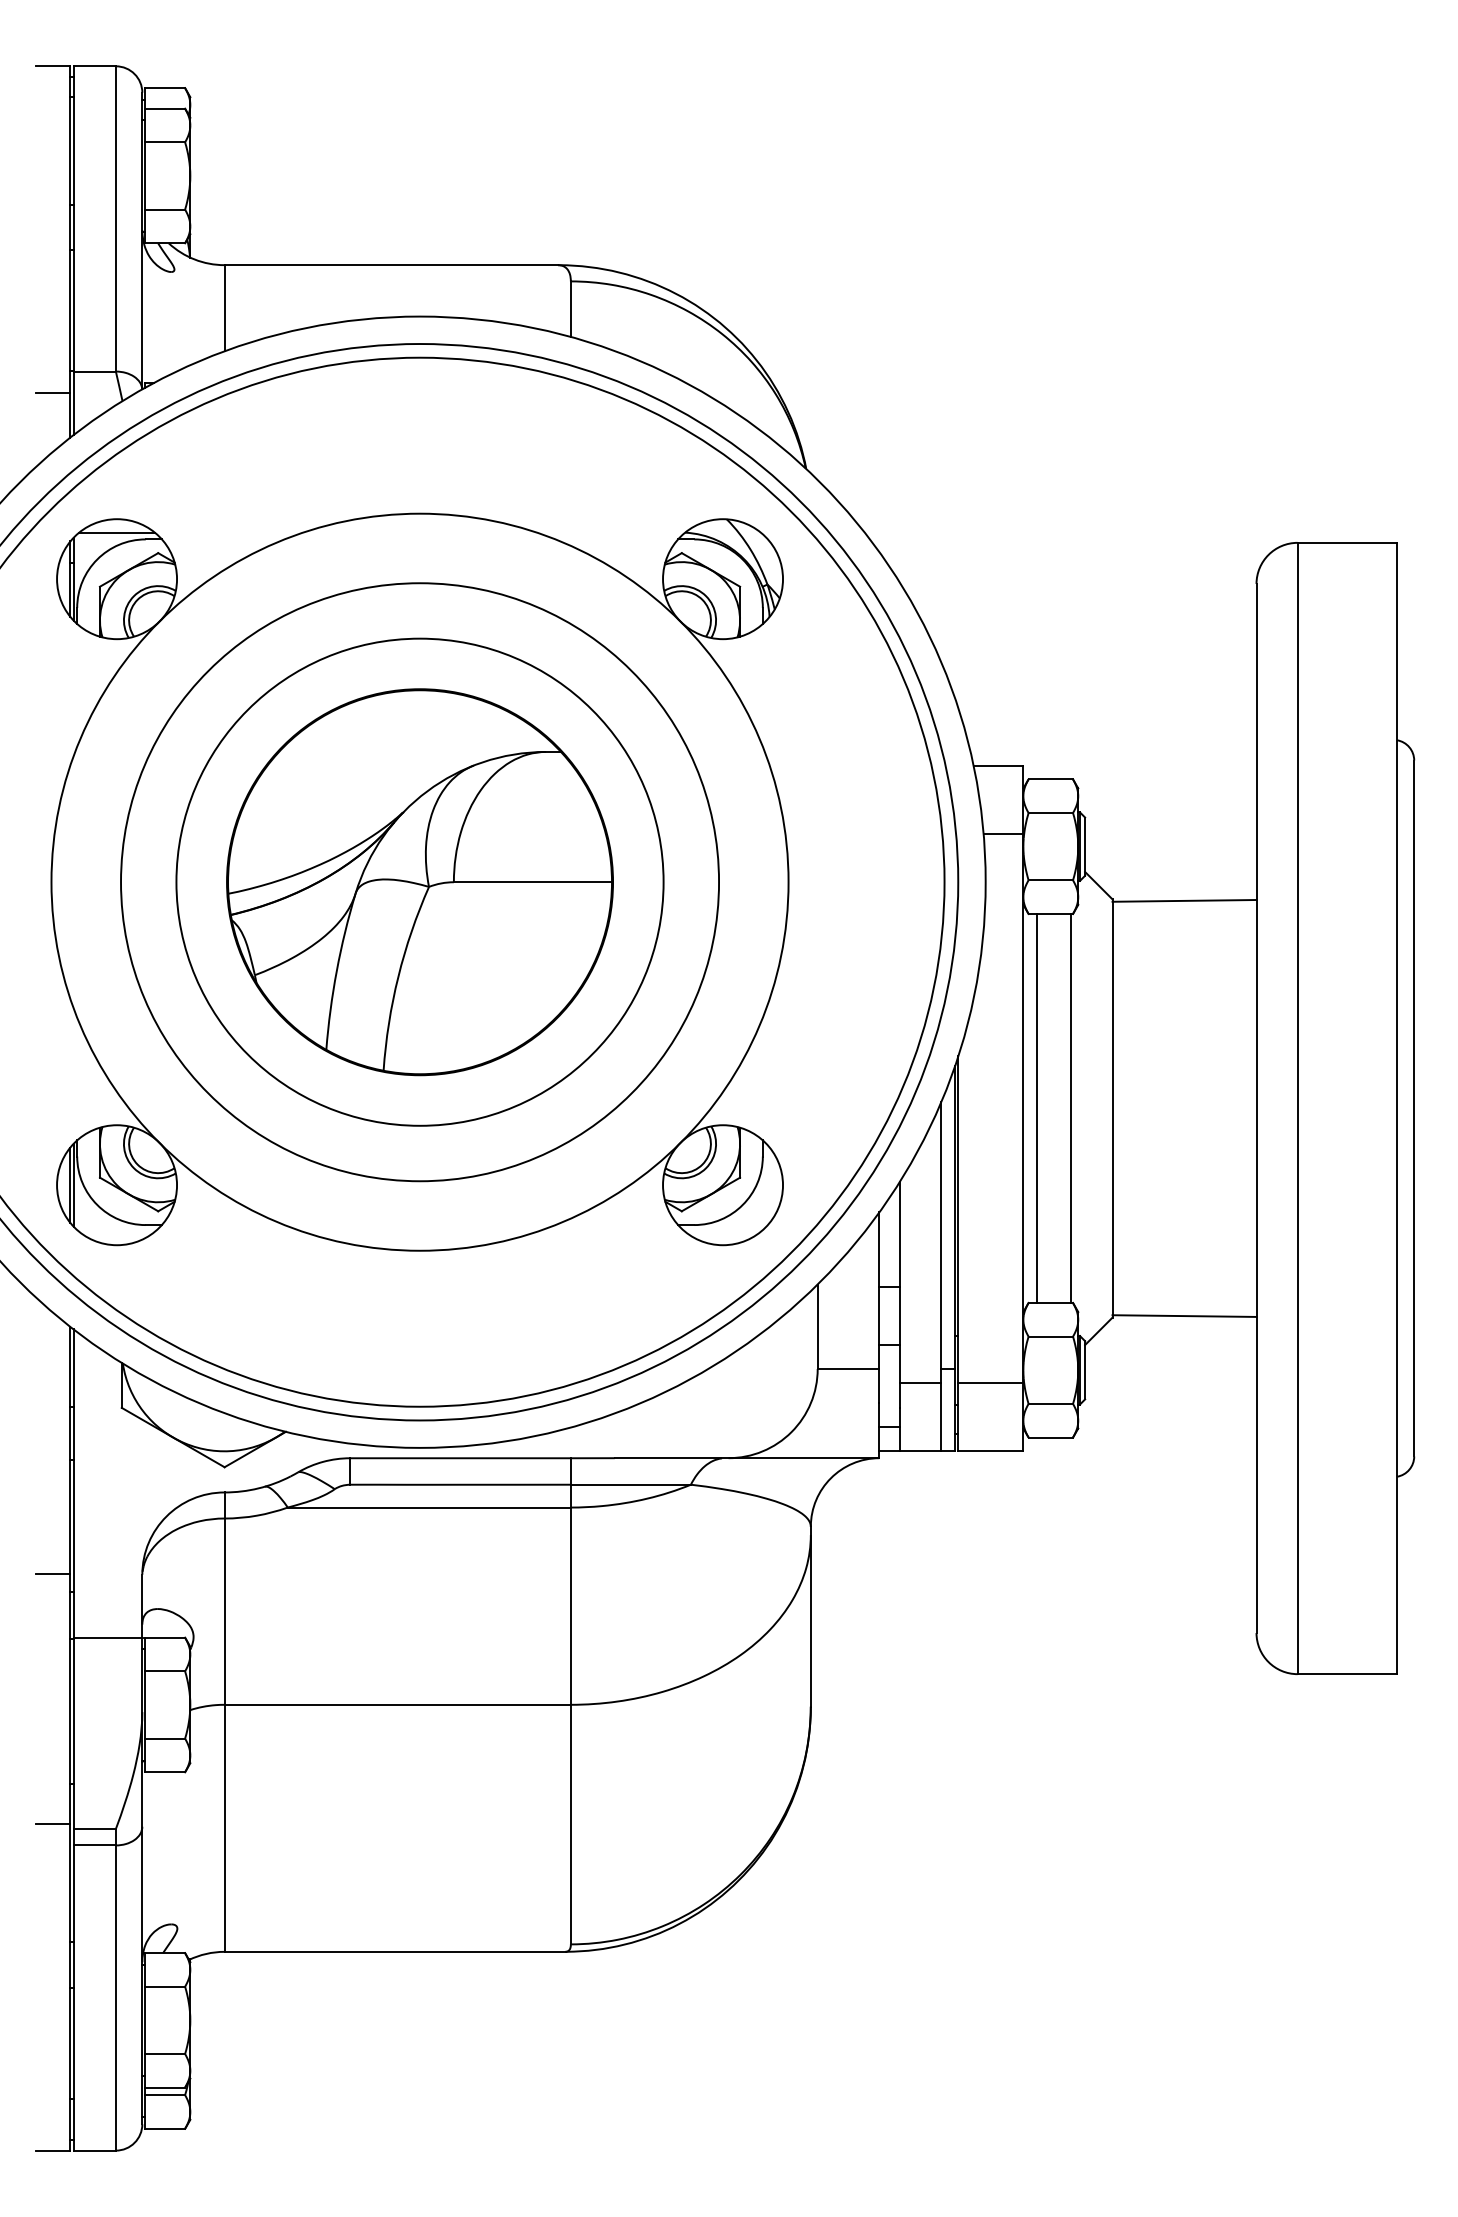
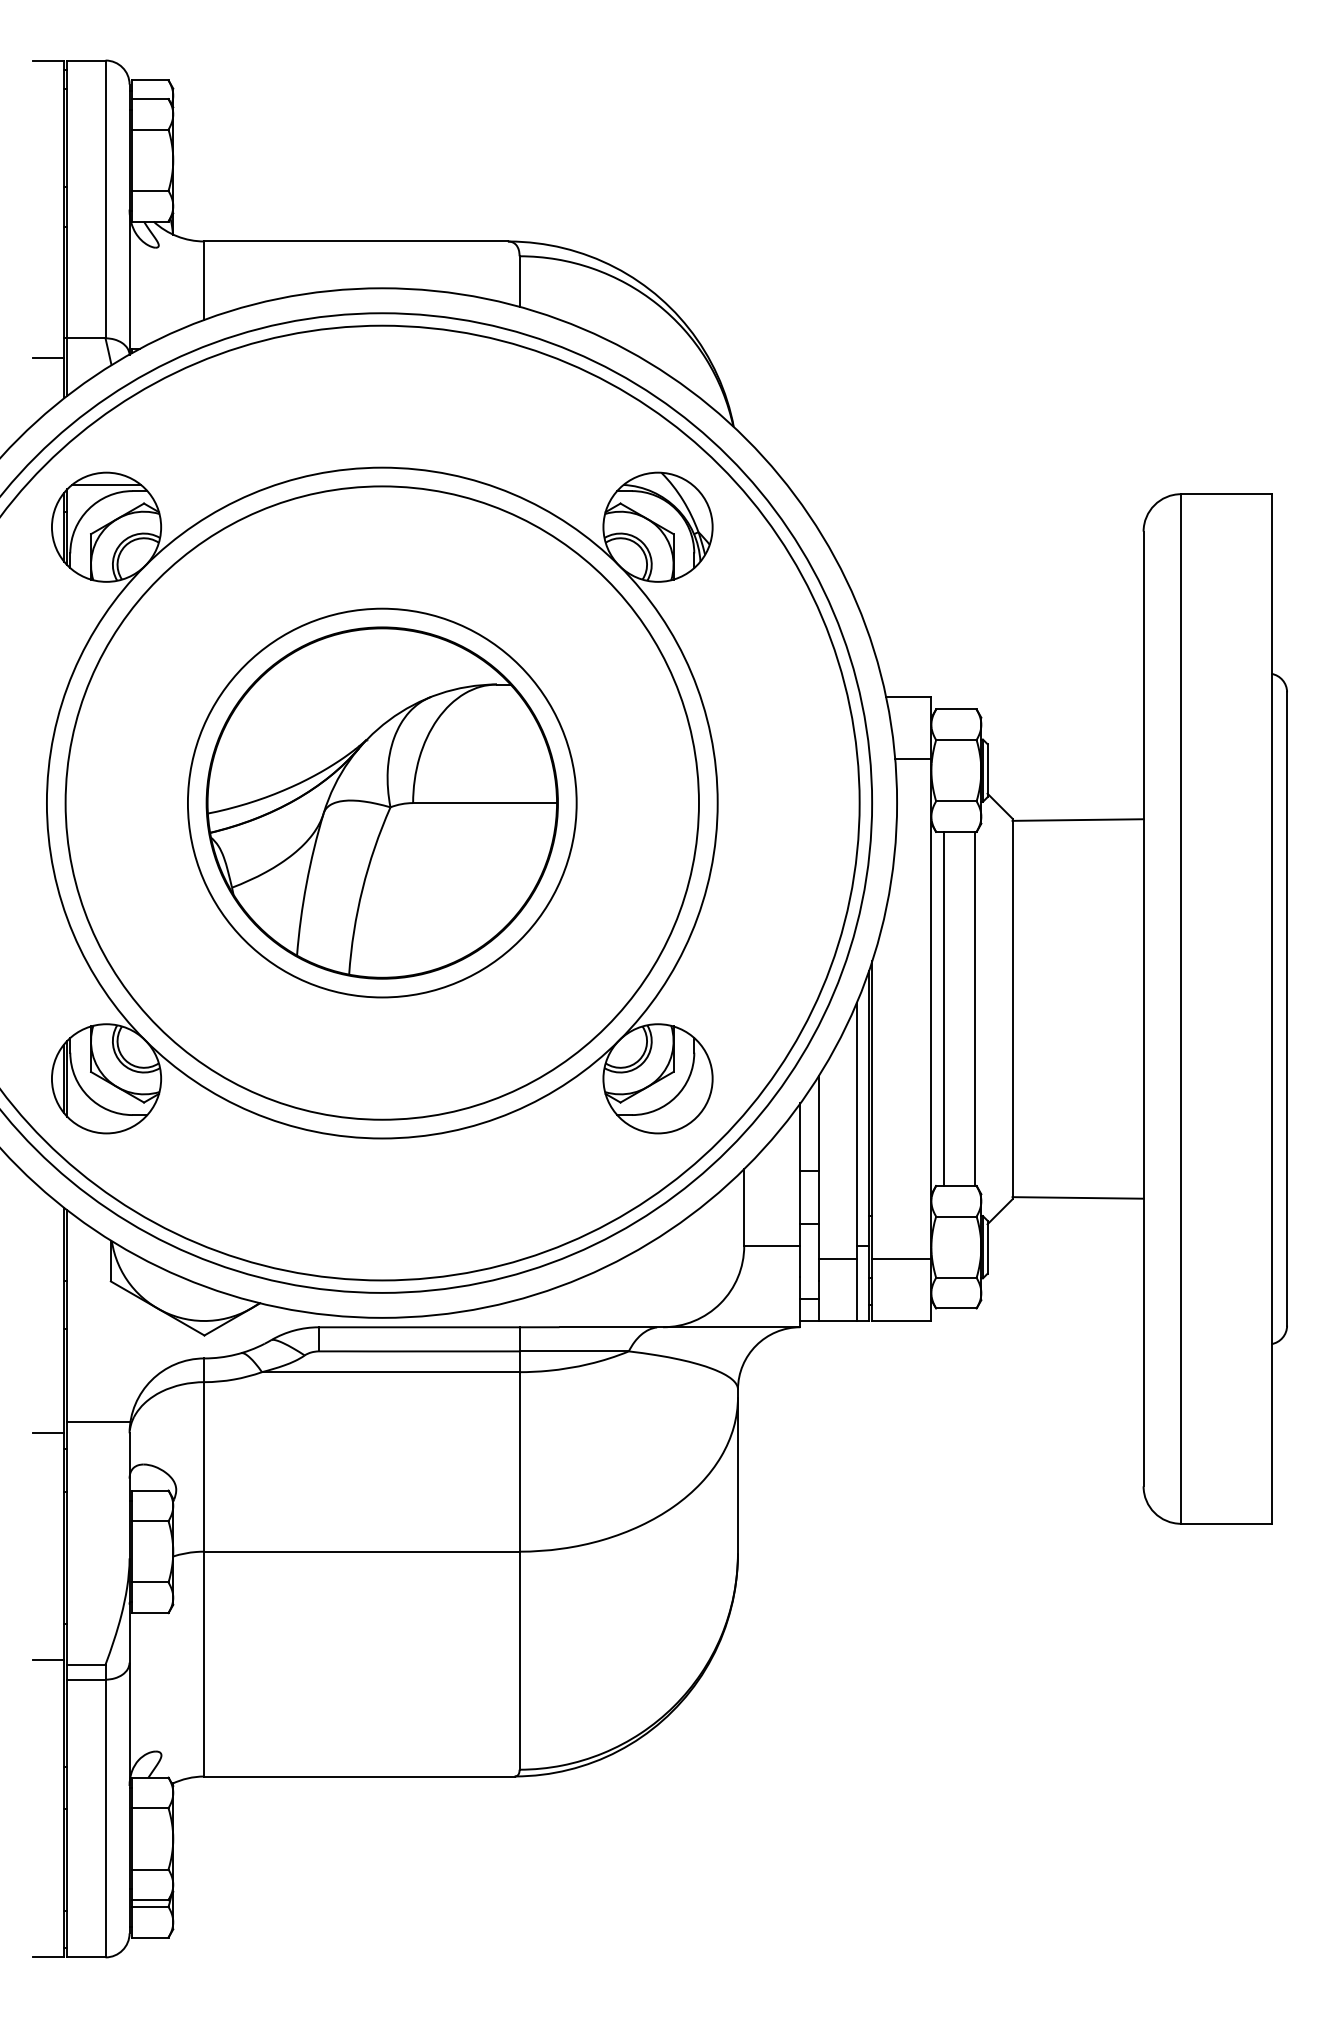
circle: (419, 881) -> (381, 802), size x0.71
circle: (419, 881) -> (381, 802), size x1.43
line: (108, 1637) -> (98, 1421), moved

